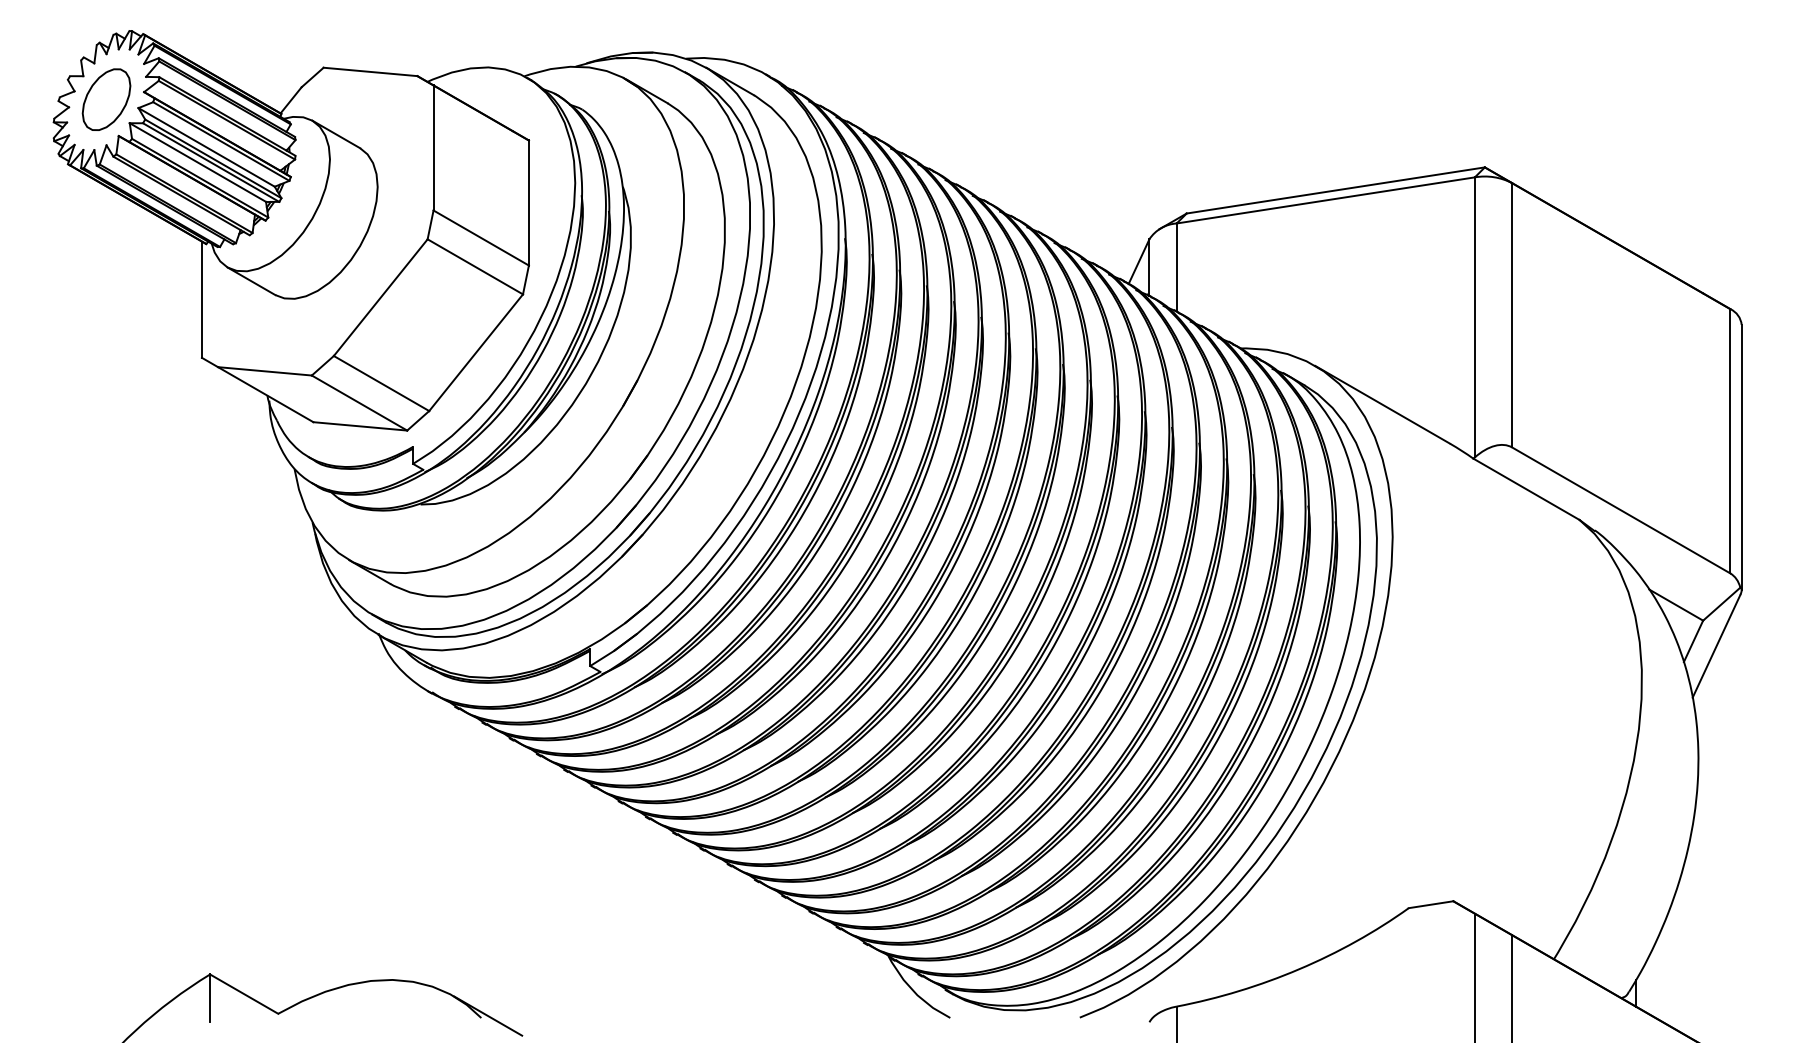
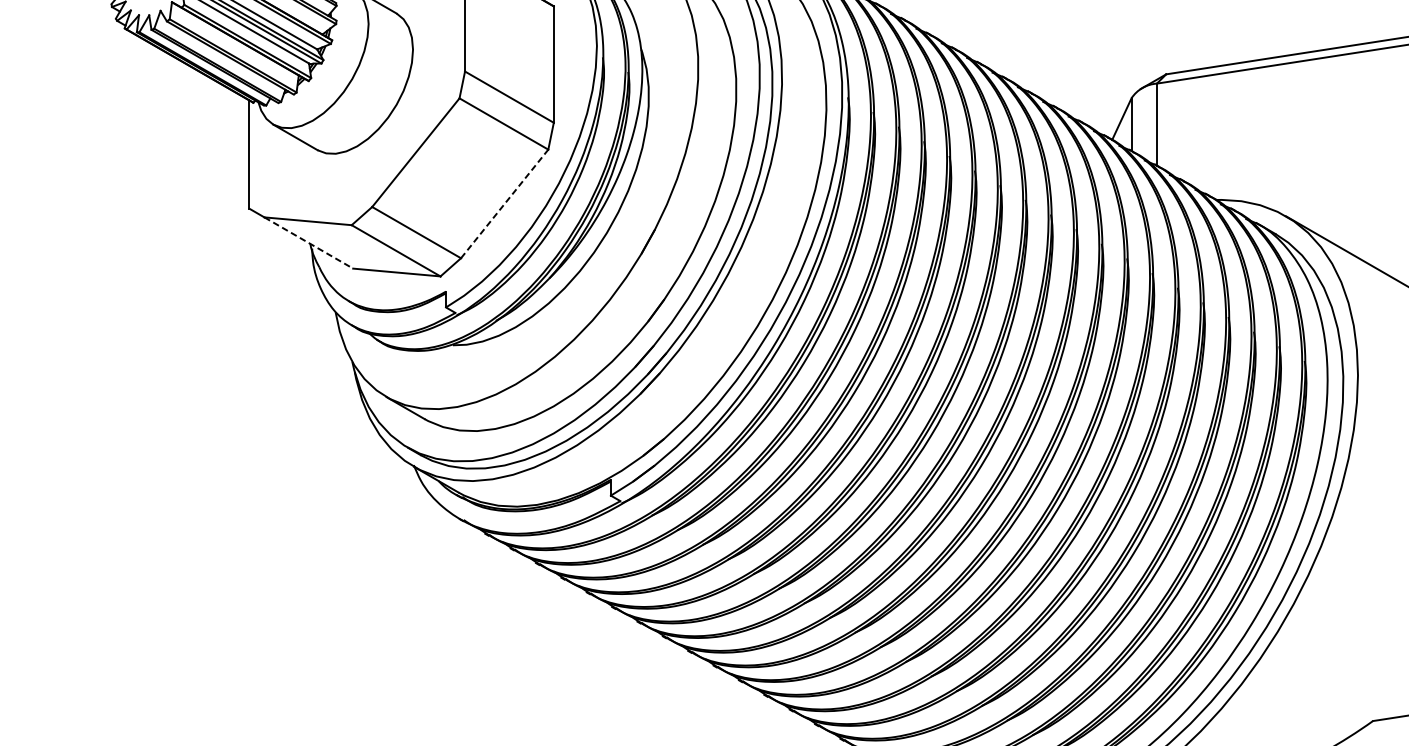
line: (476, 352) -> (505, 203), solid -> dashed
line: (266, 394) -> (309, 242), solid -> dashed

